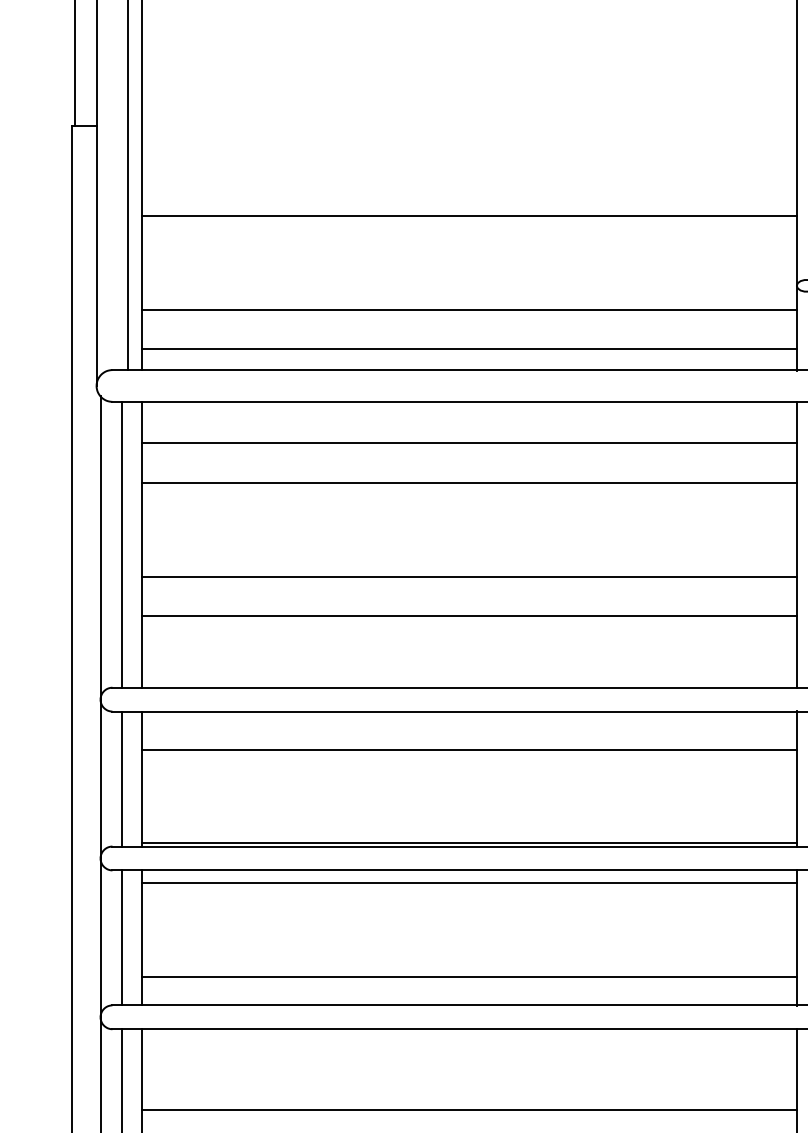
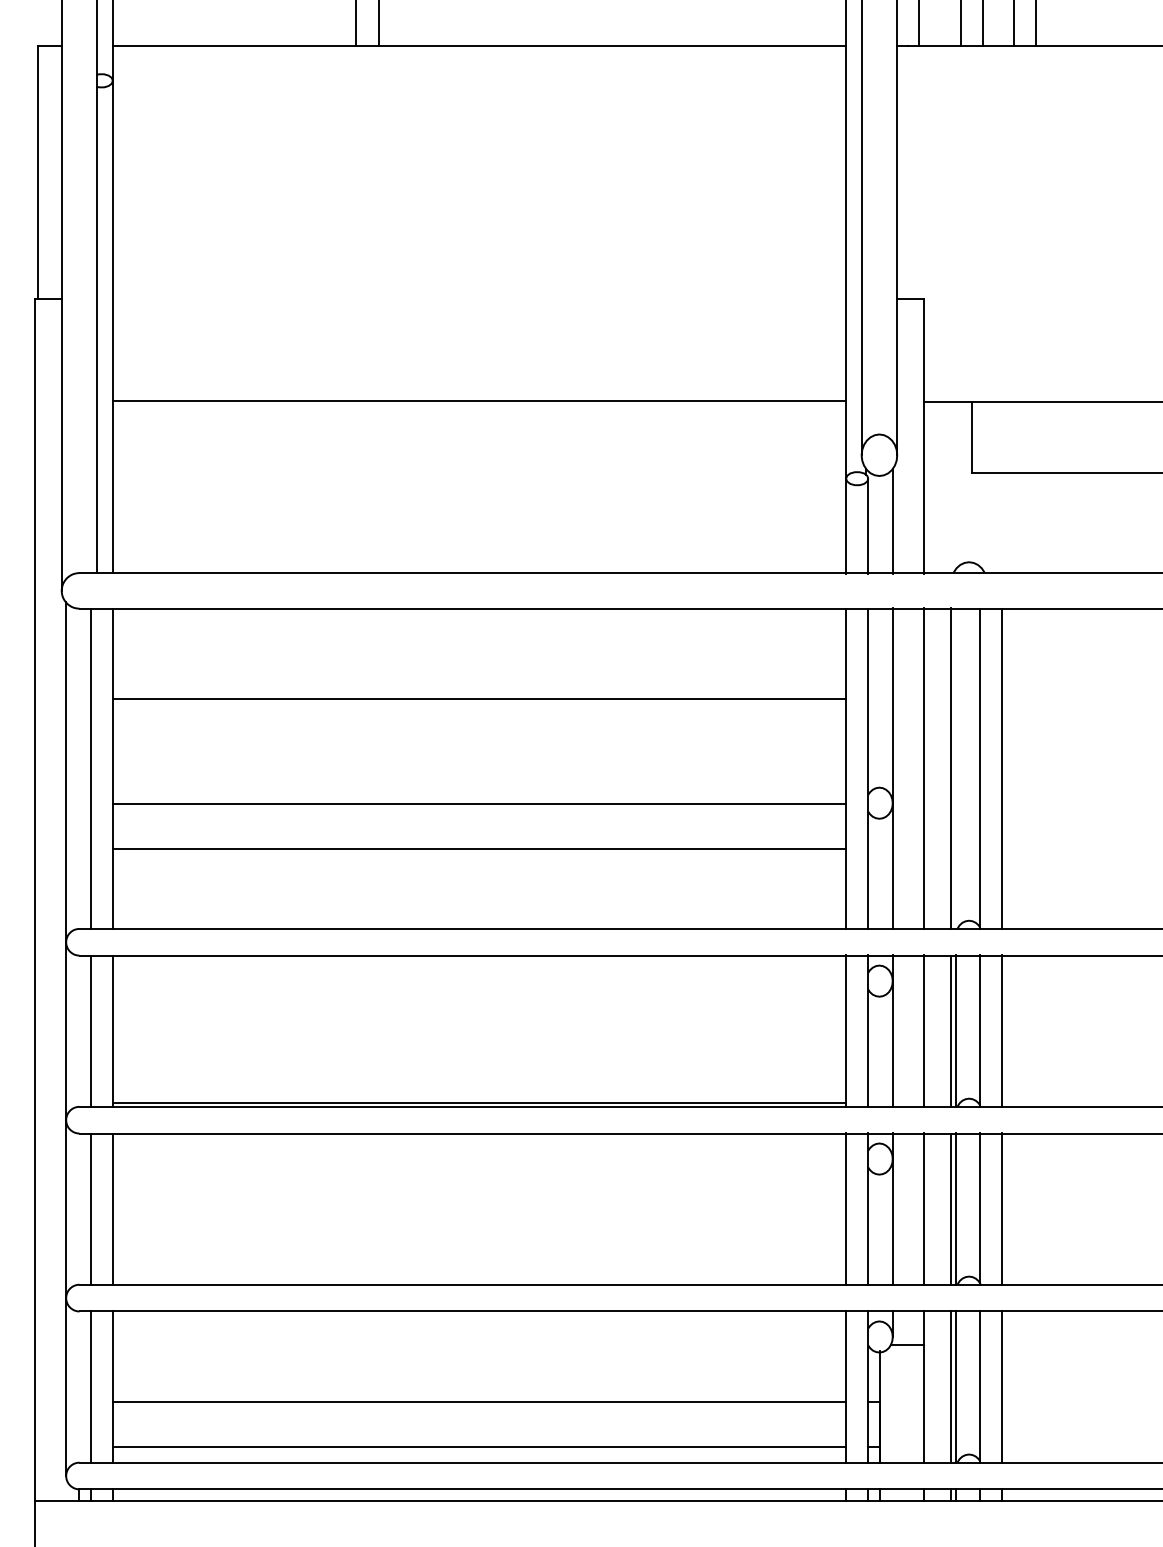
line: (469, 309) -> (479, 505), removed
line: (469, 349) -> (479, 549), removed
line: (469, 442) -> (479, 654), removed
line: (469, 749) -> (479, 998), removed
line: (469, 882) -> (479, 1147), removed
line: (469, 976) -> (479, 1252), removed

